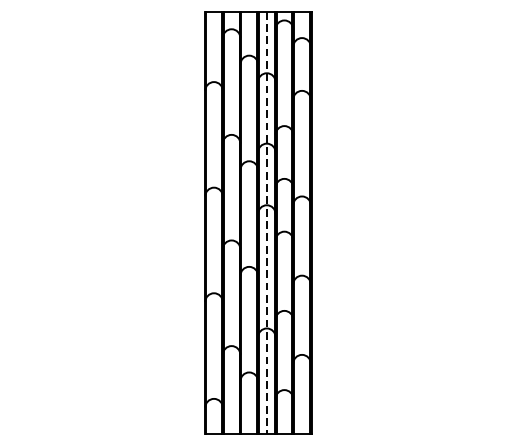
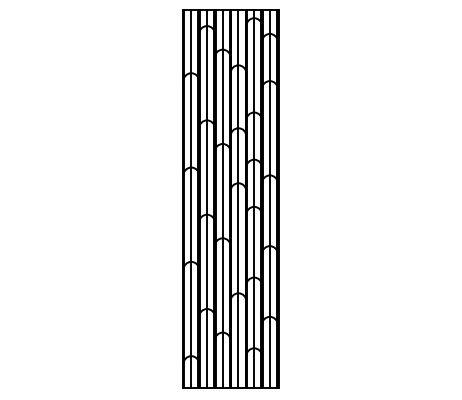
line: (214, 222) -> (191, 198), added
line: (232, 222) -> (207, 198), added
line: (248, 222) -> (222, 198), added
line: (284, 222) -> (254, 198), added
line: (301, 222) -> (269, 198), added
line: (266, 223) -> (238, 199), dashed -> solid

